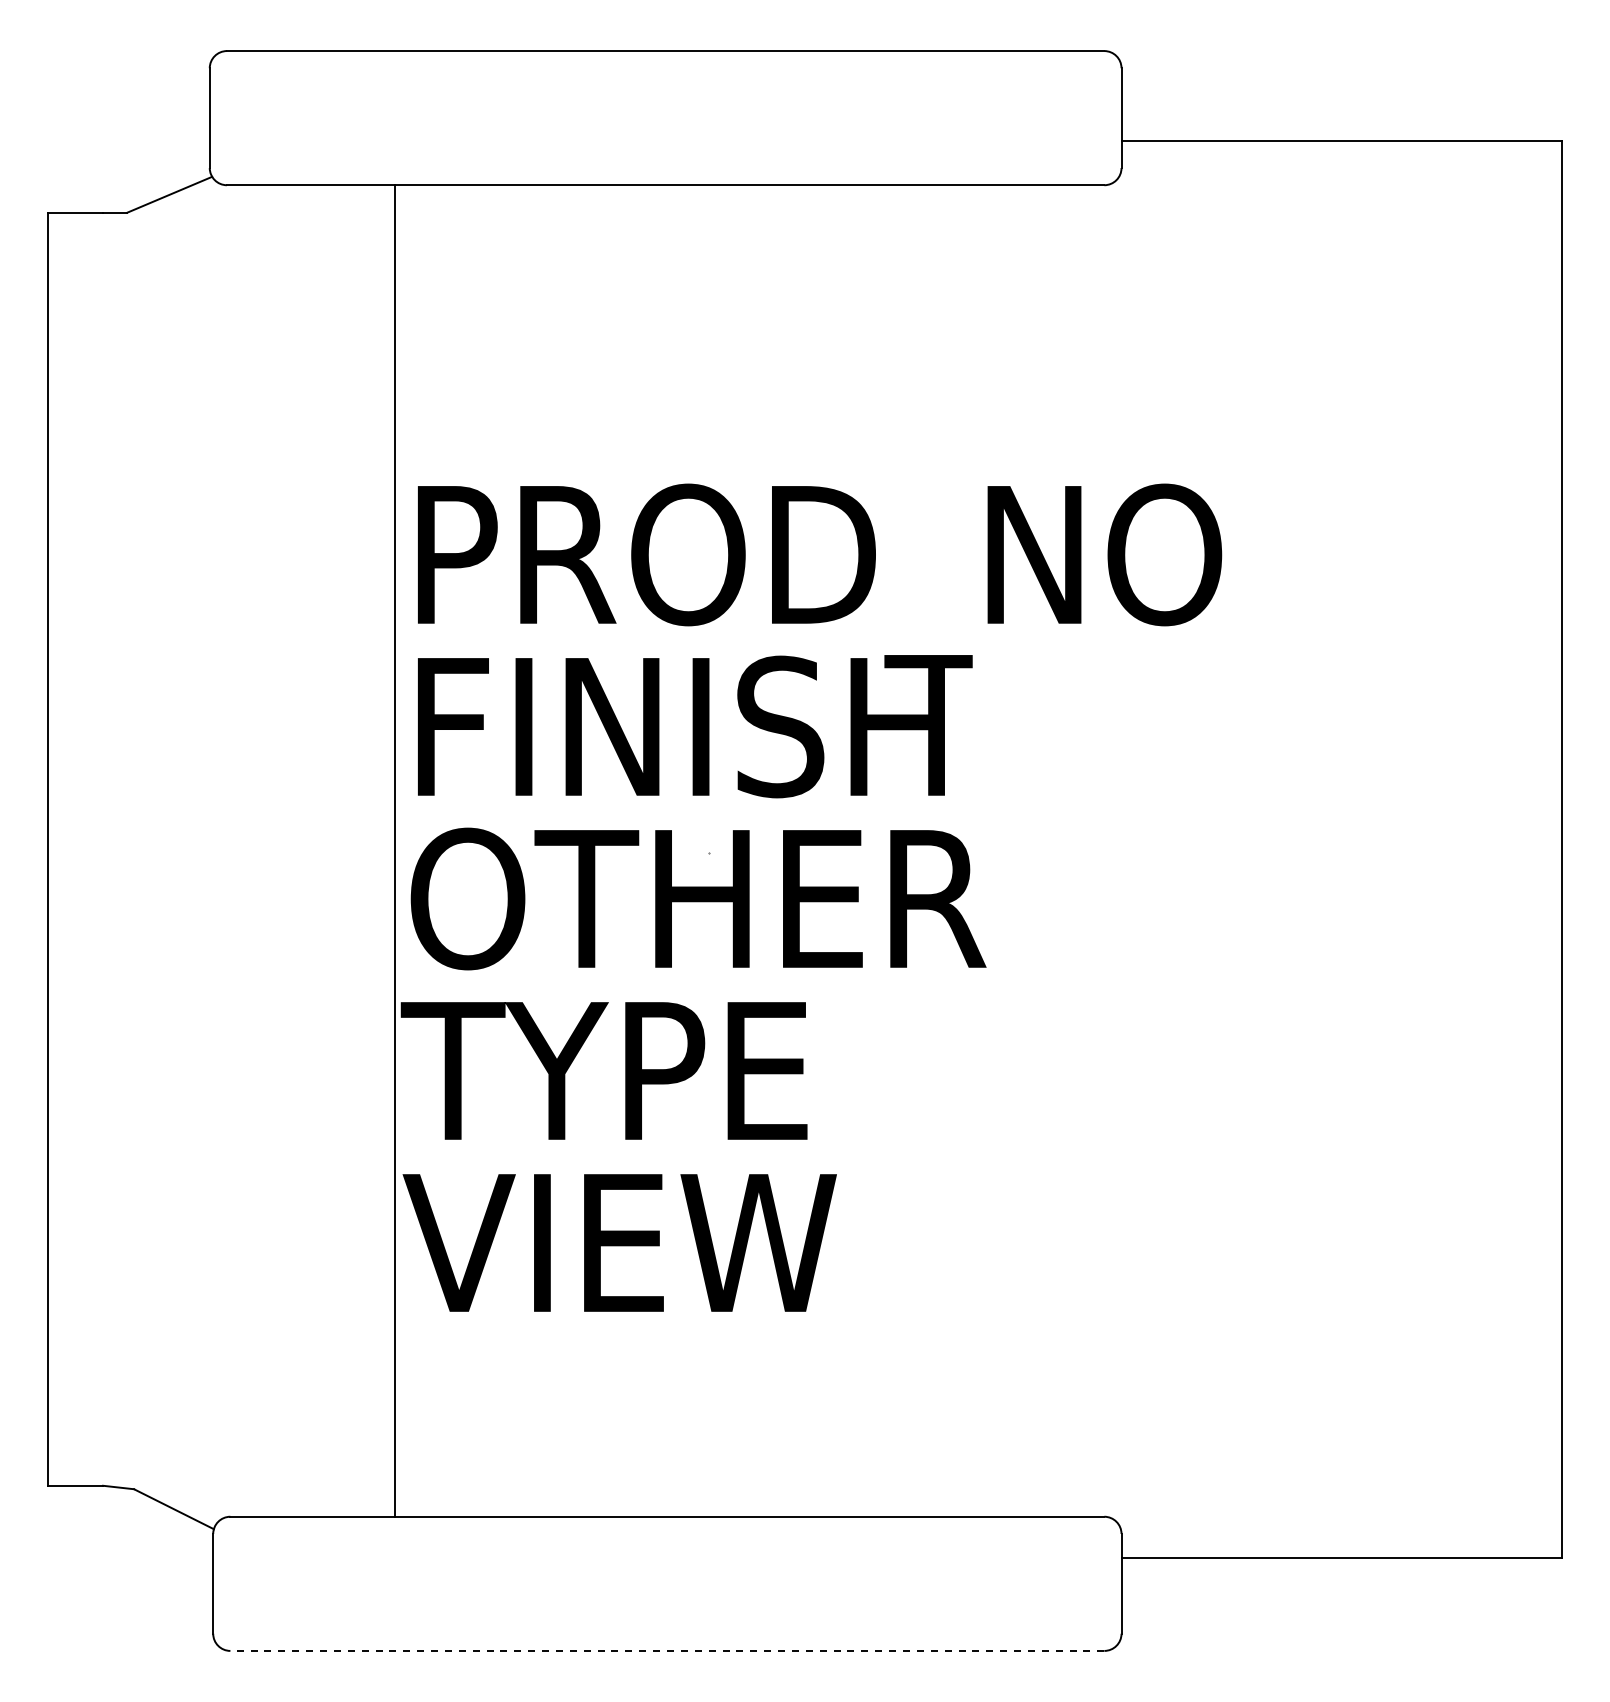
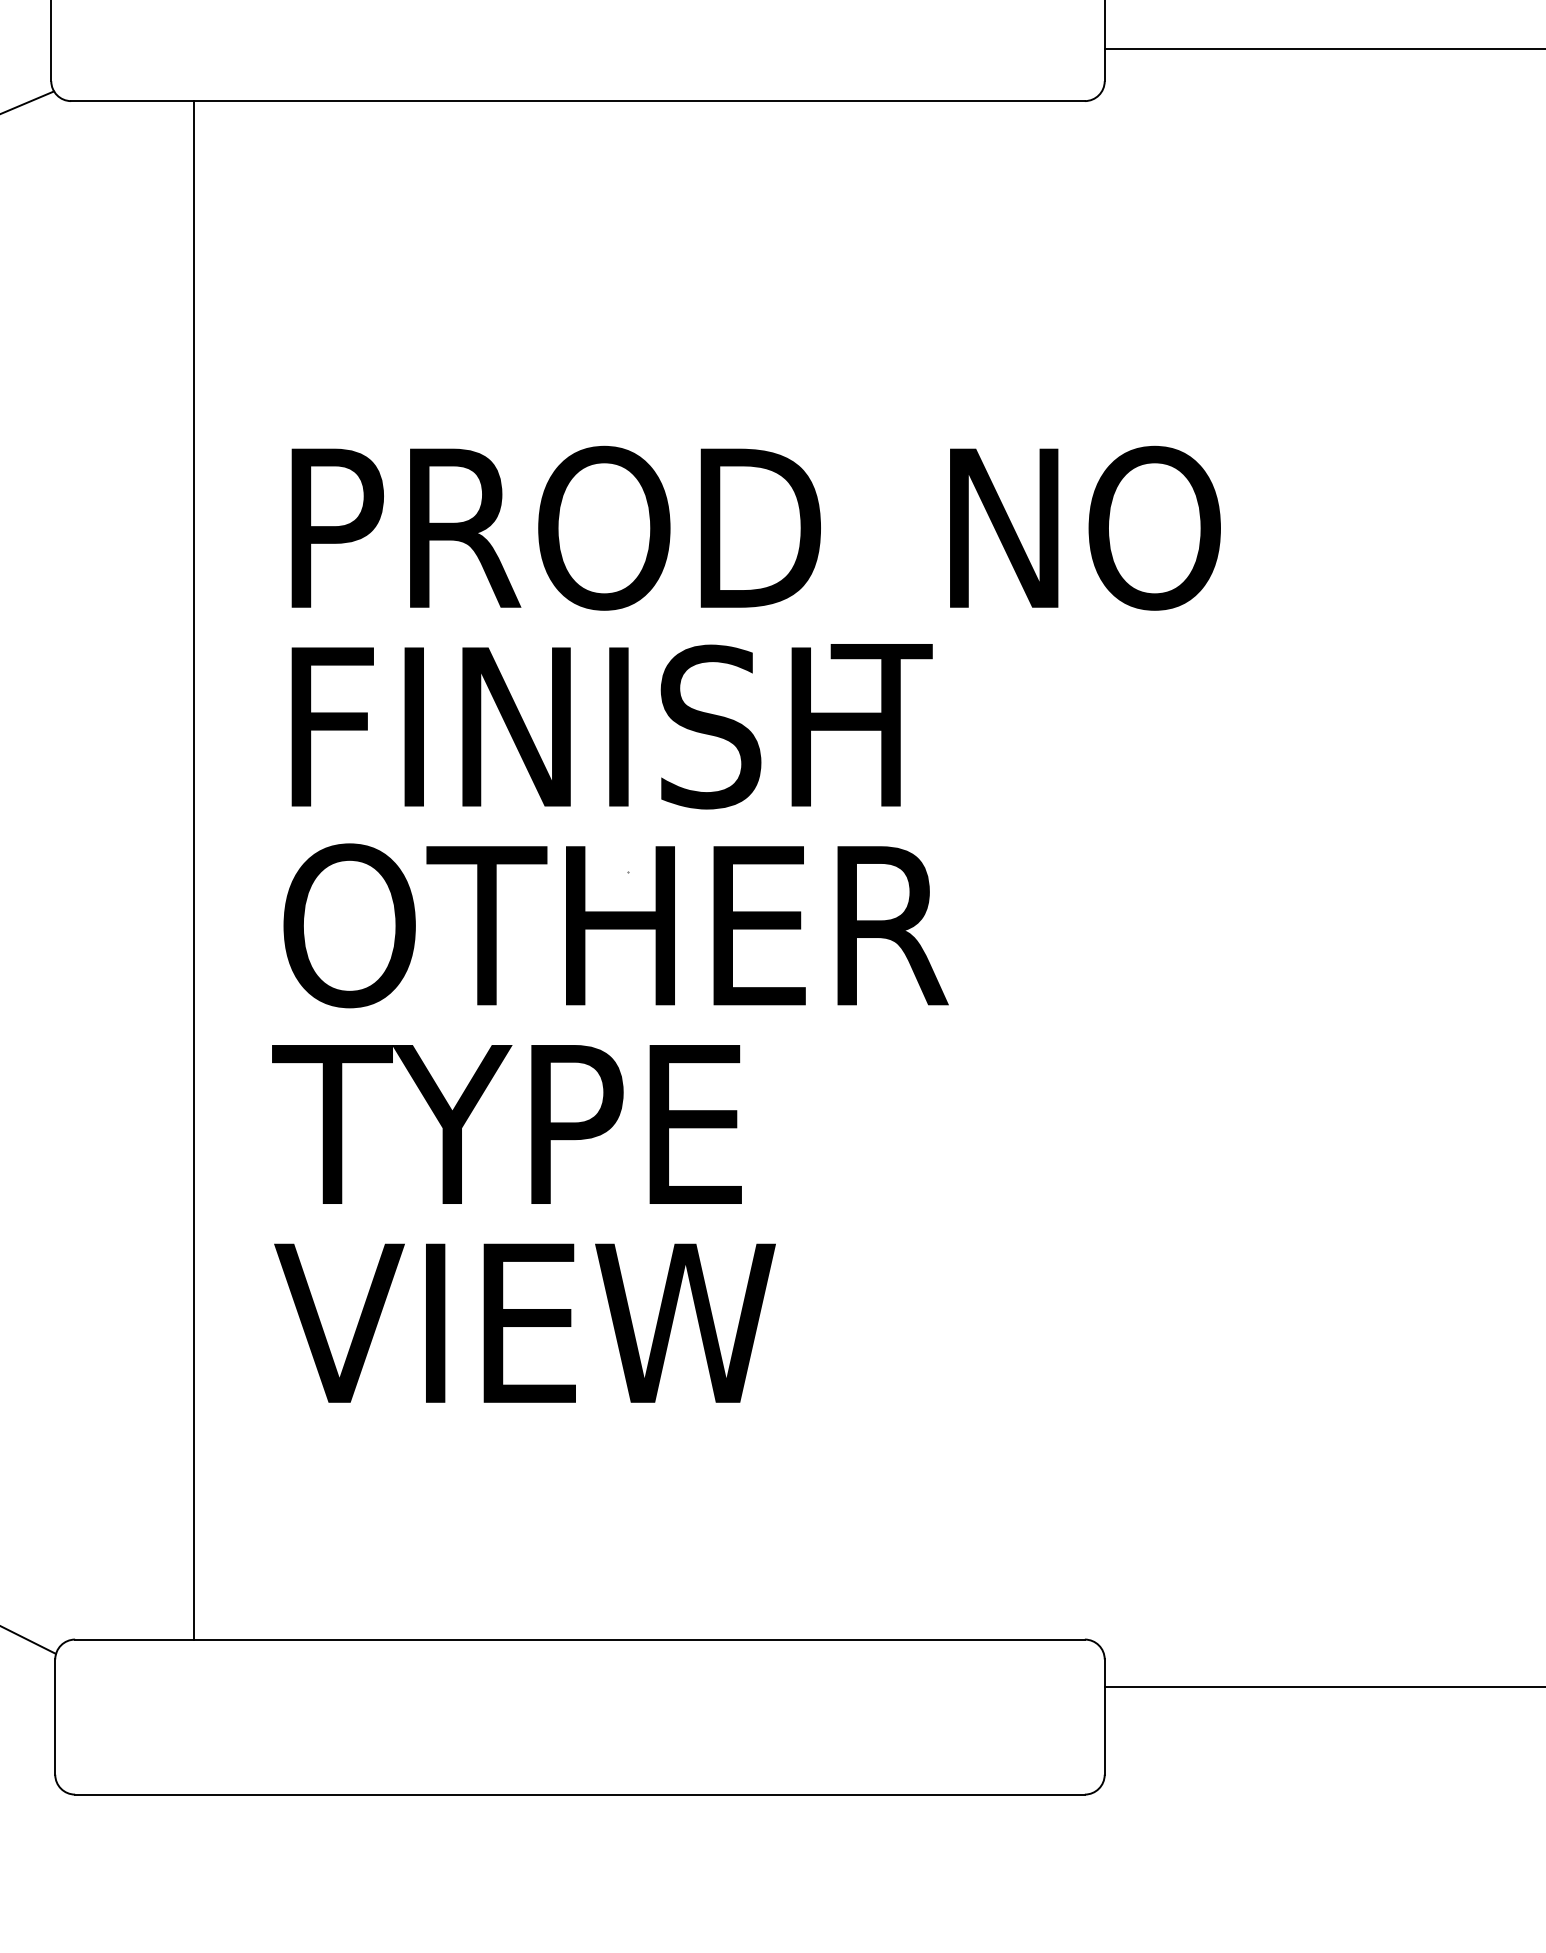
line: (394, 850) -> (194, 869), moved
line: (667, 1650) -> (580, 1794), dashed -> solid

